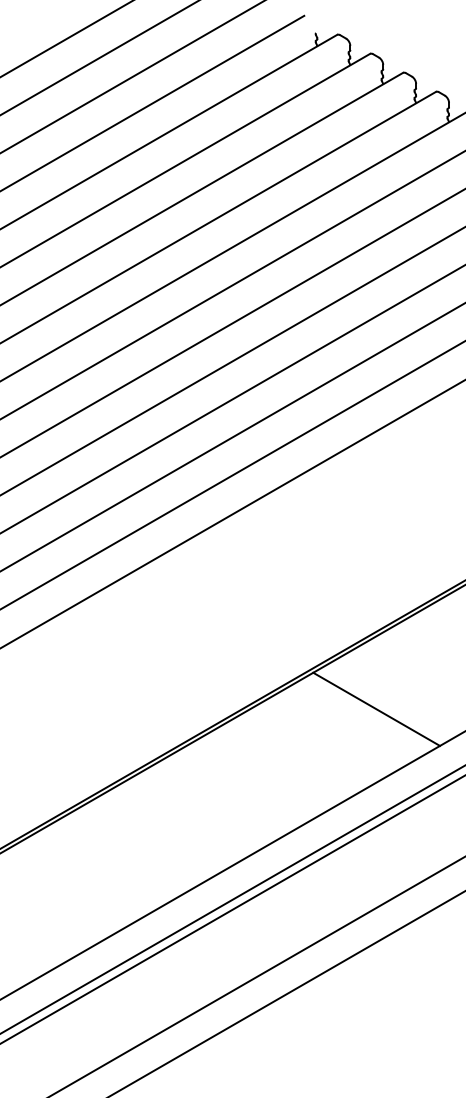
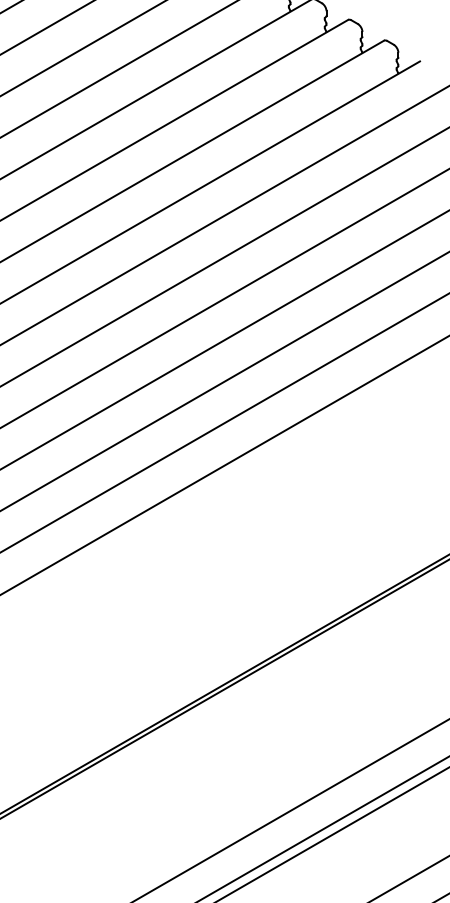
line: (376, 708) -> (319, 713), removed

